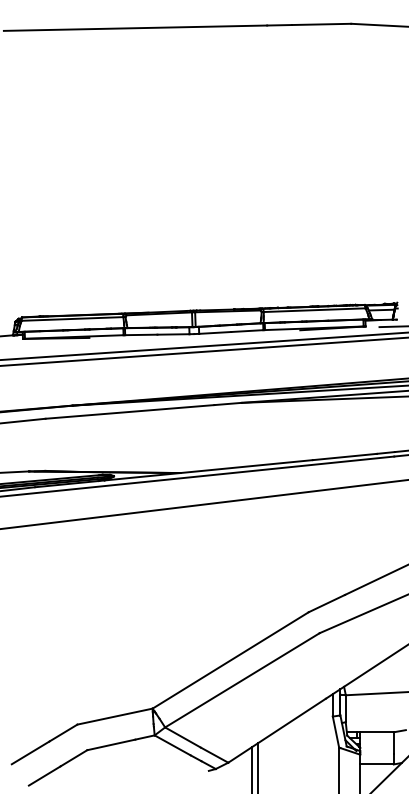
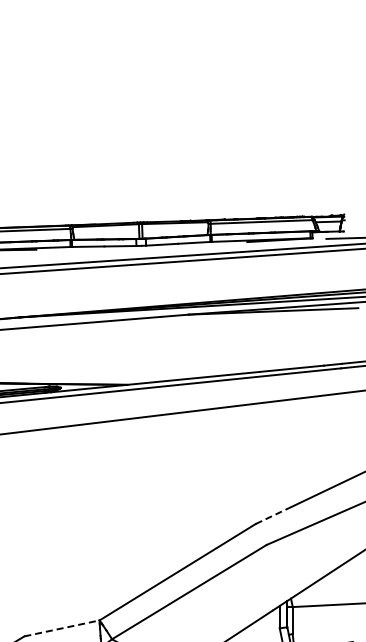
line: (327, 603) -> (274, 515), solid -> dashed
line: (115, 716) -> (62, 628), solid -> dashed

